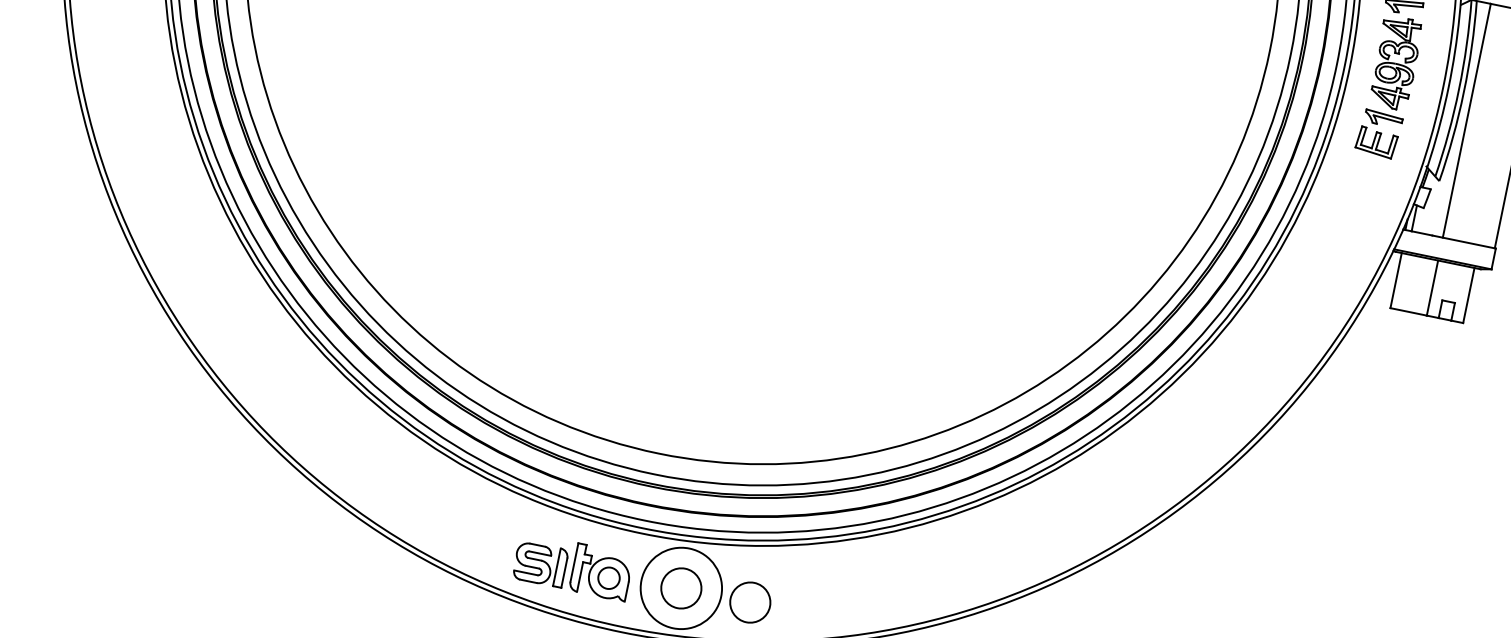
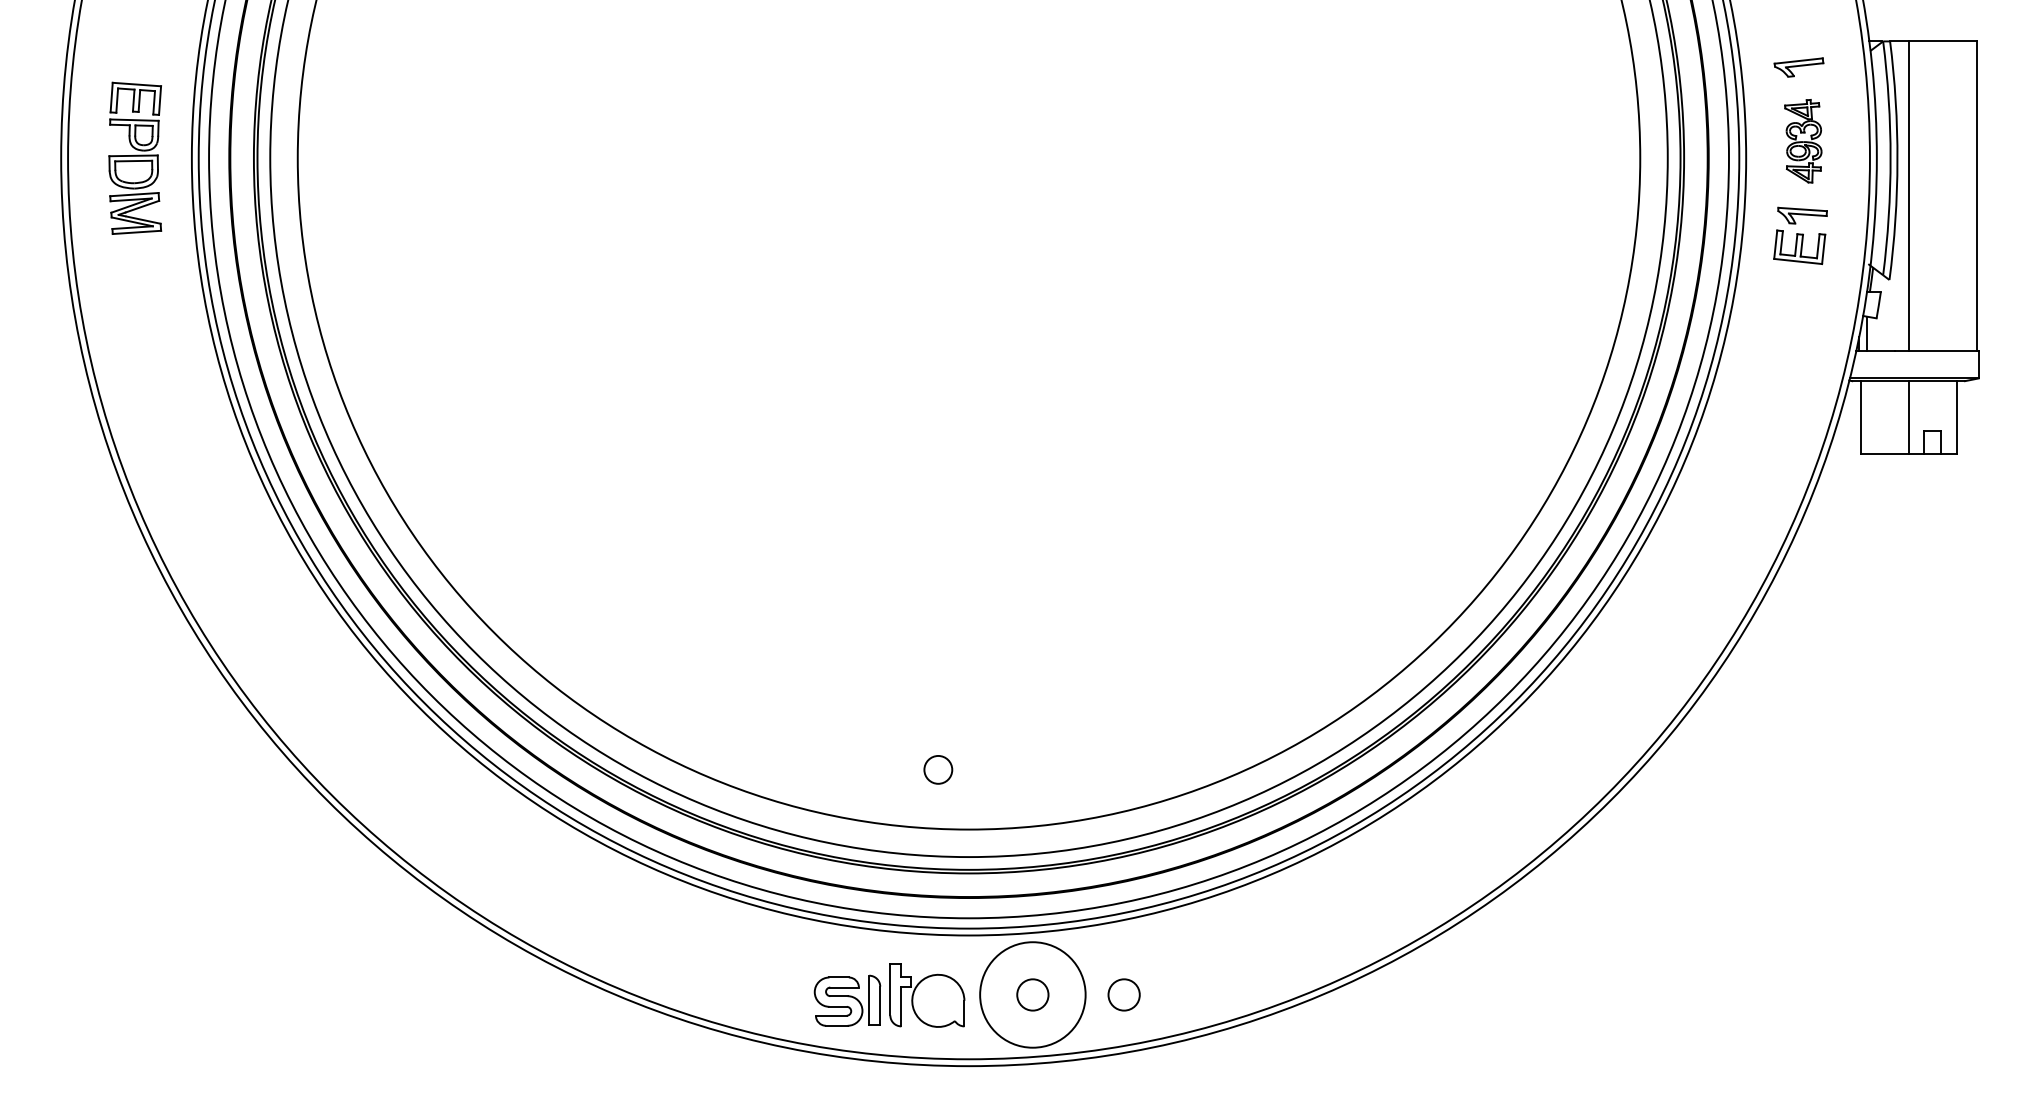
part: (1395, 63) -> (1803, 141), size x0.7
circle: (609, 577) -> (938, 769), moved
circle: (681, 588) -> (1032, 994), size x0.6
circle: (750, 602) -> (1124, 994), size x0.6

